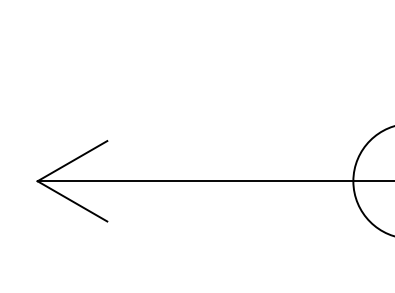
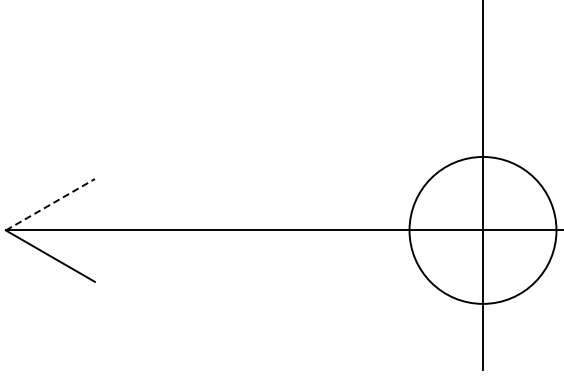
line: (72, 160) -> (50, 204), solid -> dashed

